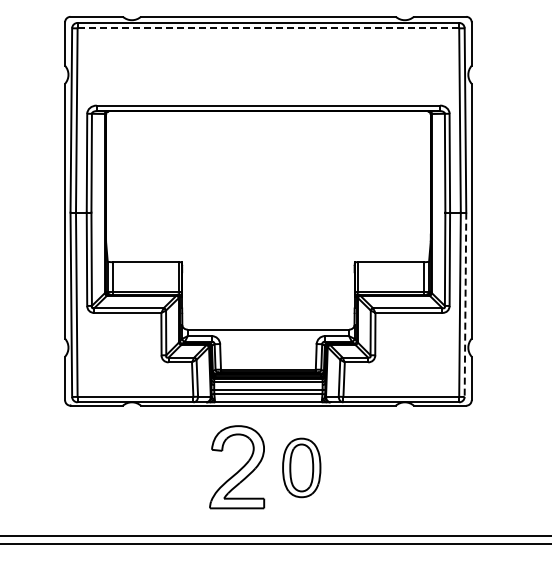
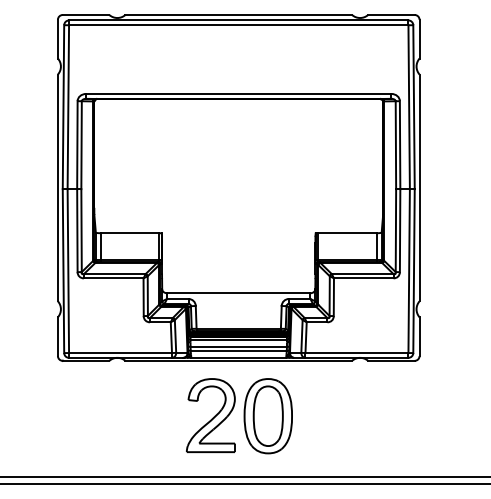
line: (268, 28) -> (238, 25), dashed -> solid
line: (465, 305) -> (414, 271), dashed -> solid
part: (301, 467) -> (268, 415), size x1.43

